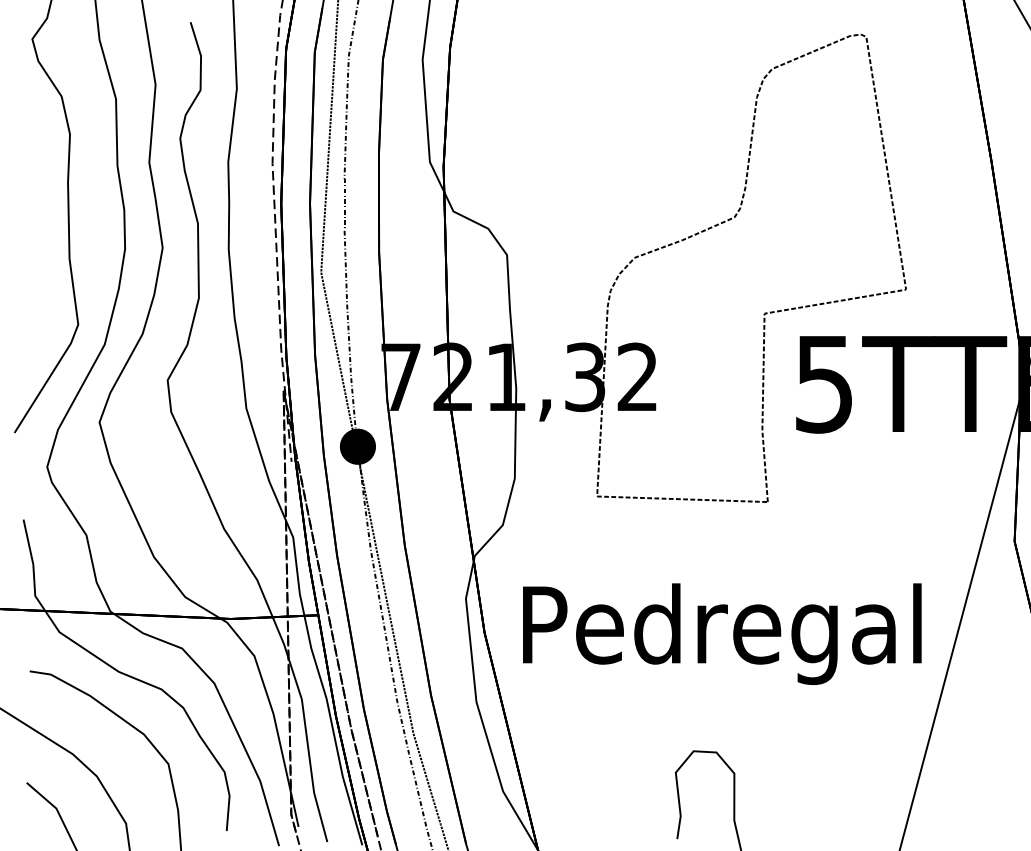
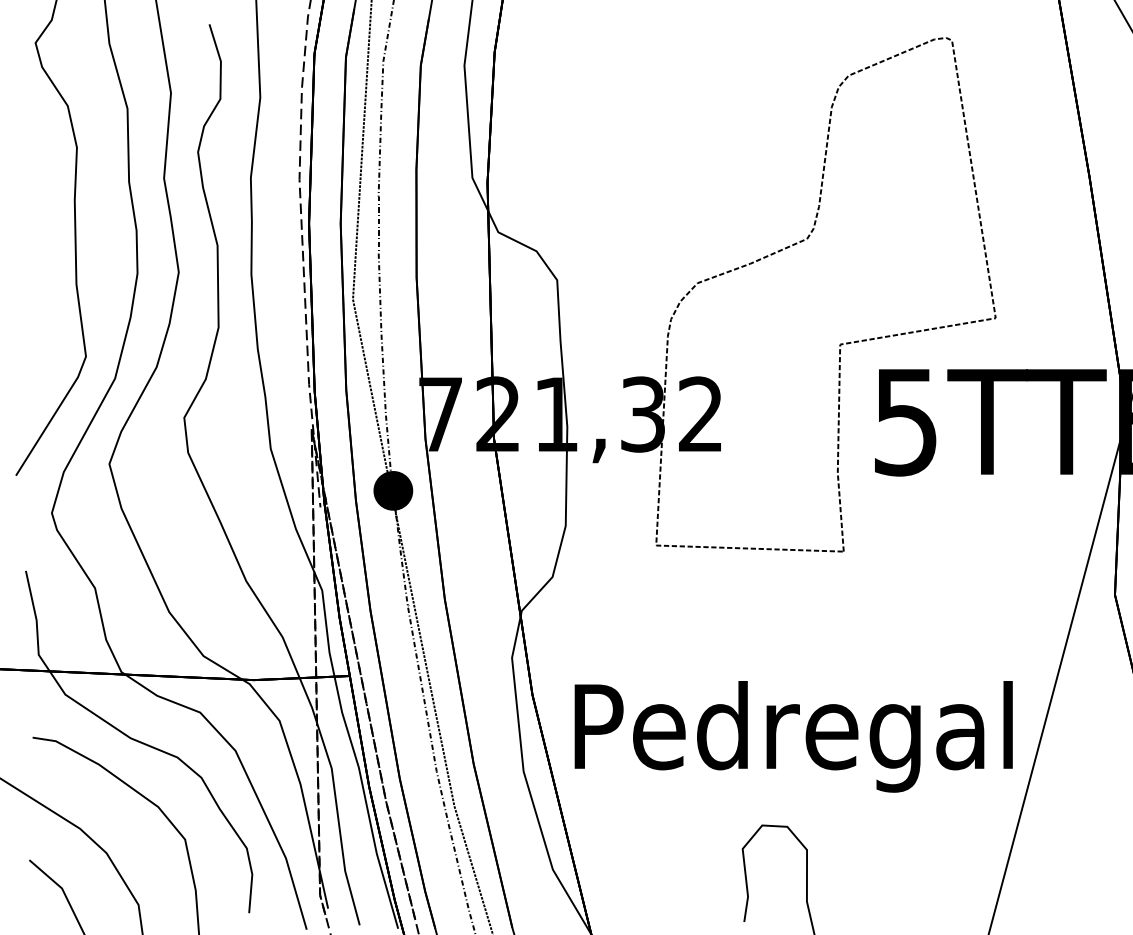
text: (722, 633) -> (793, 736), moved

